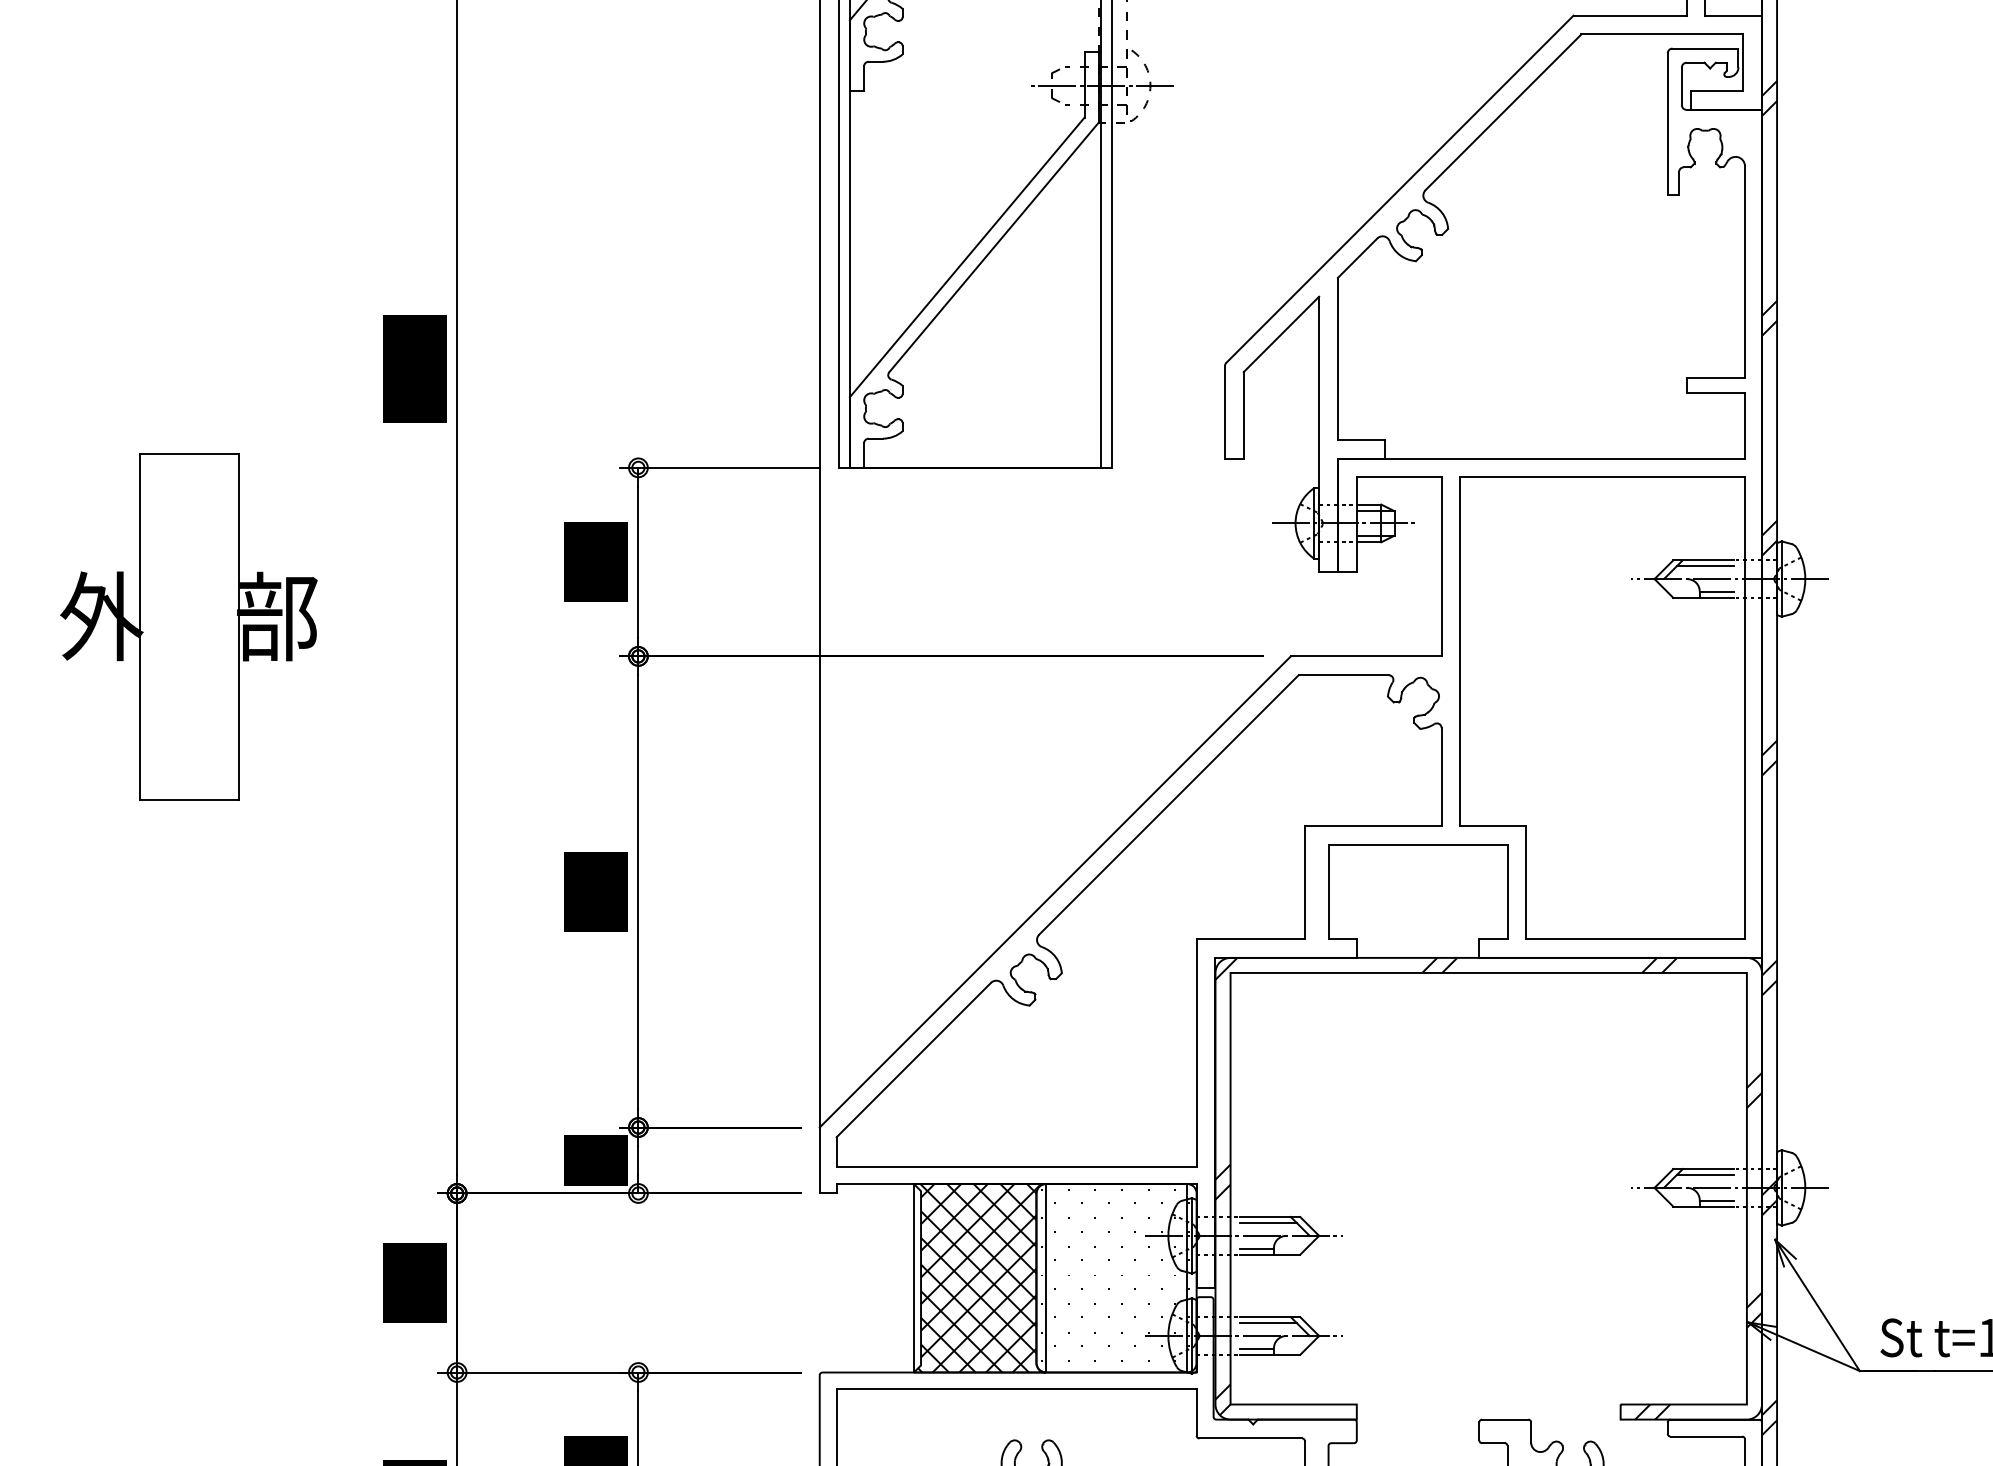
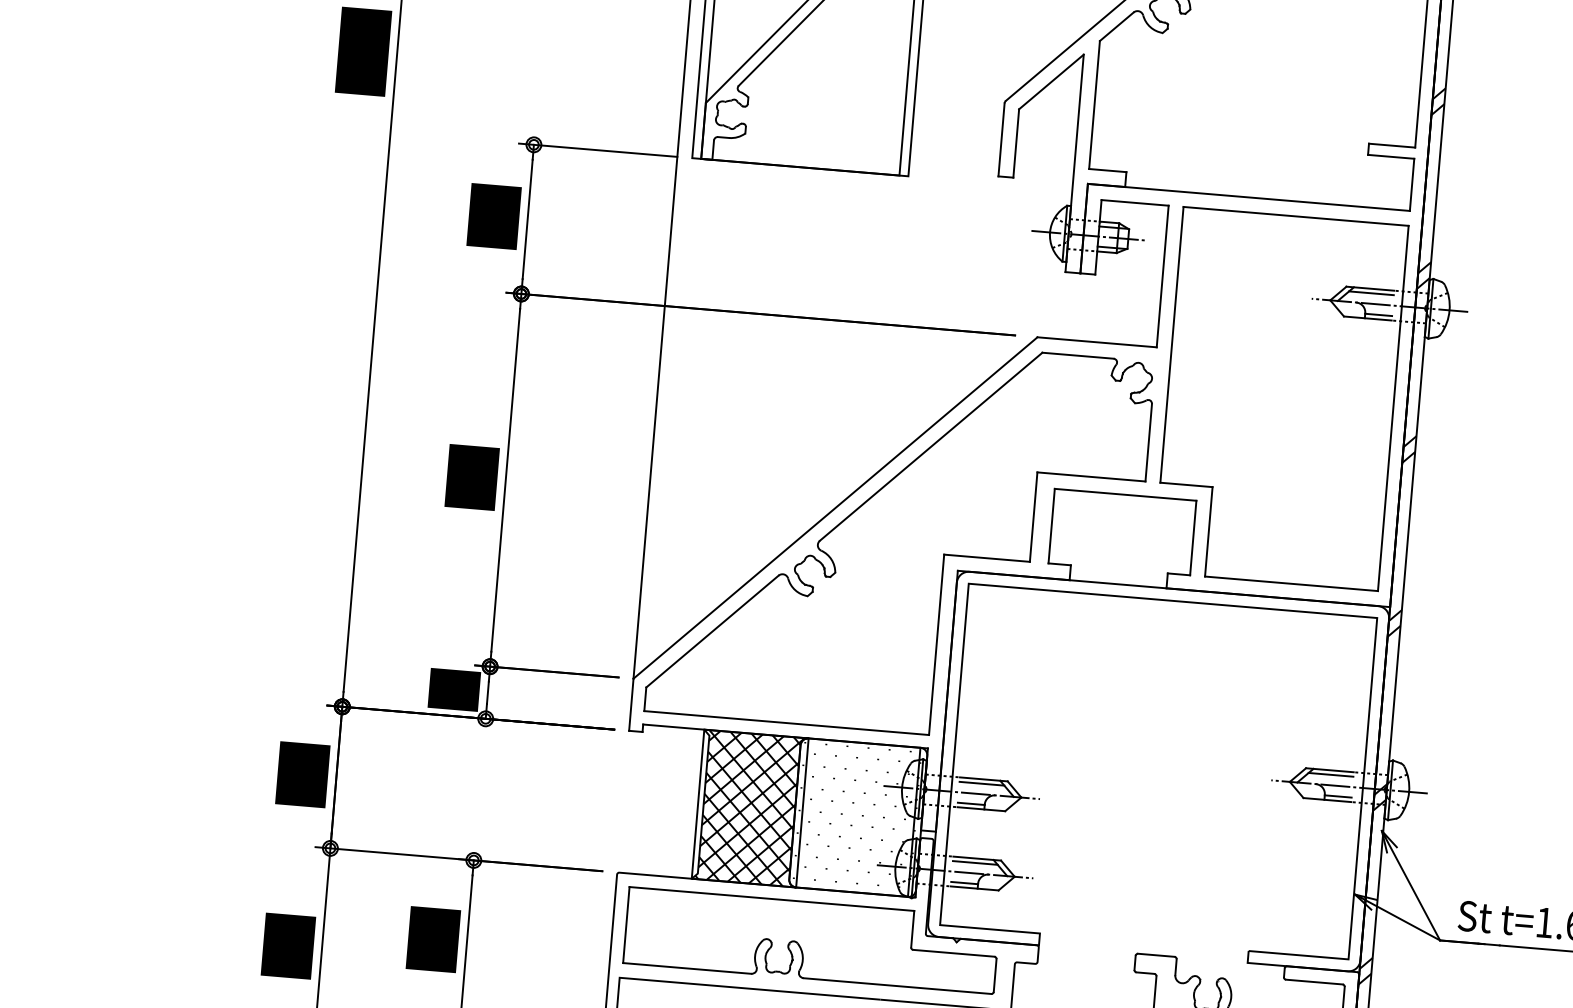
part: (188, 626) -> (167, 240), removed
hatch: (1488, 1188) -> (1158, 771), removed

